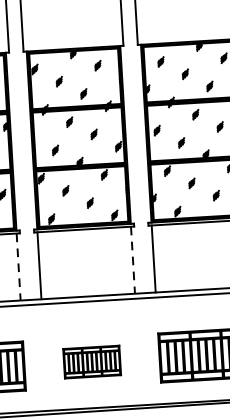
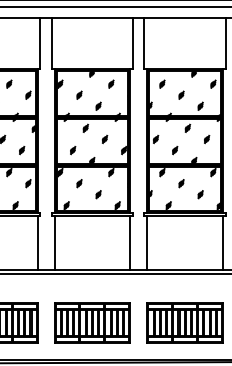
line: (133, 261) -> (130, 243), dashed -> solid
line: (18, 267) -> (37, 243), dashed -> solid
part: (92, 361) -> (92, 322), size x1.67

